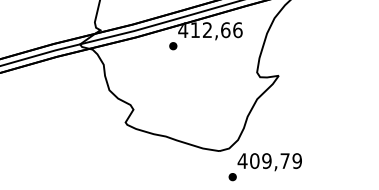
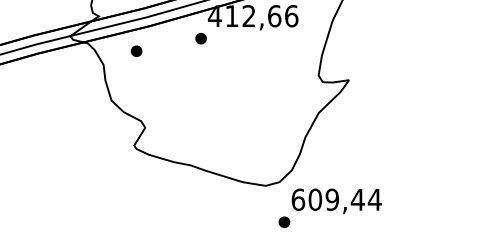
part: (127, 55) -> (136, 51), added
text: (269, 161) -> (335, 200), 409,79 -> 609,44

